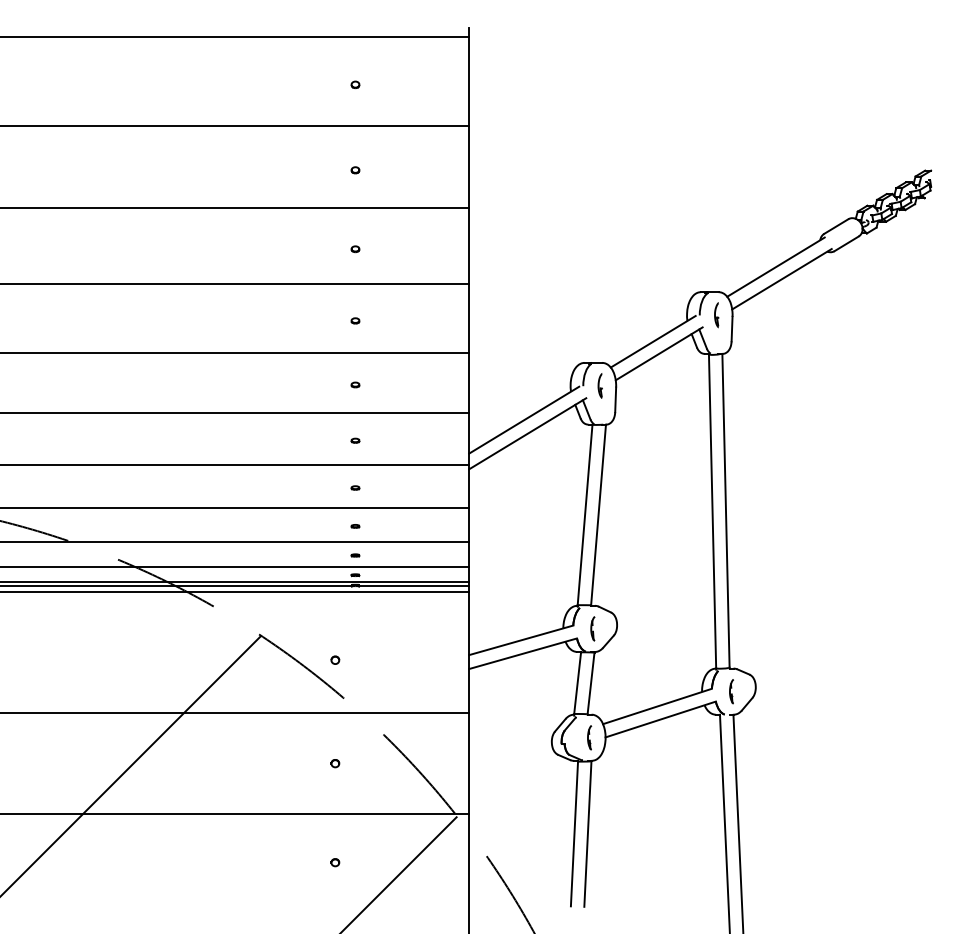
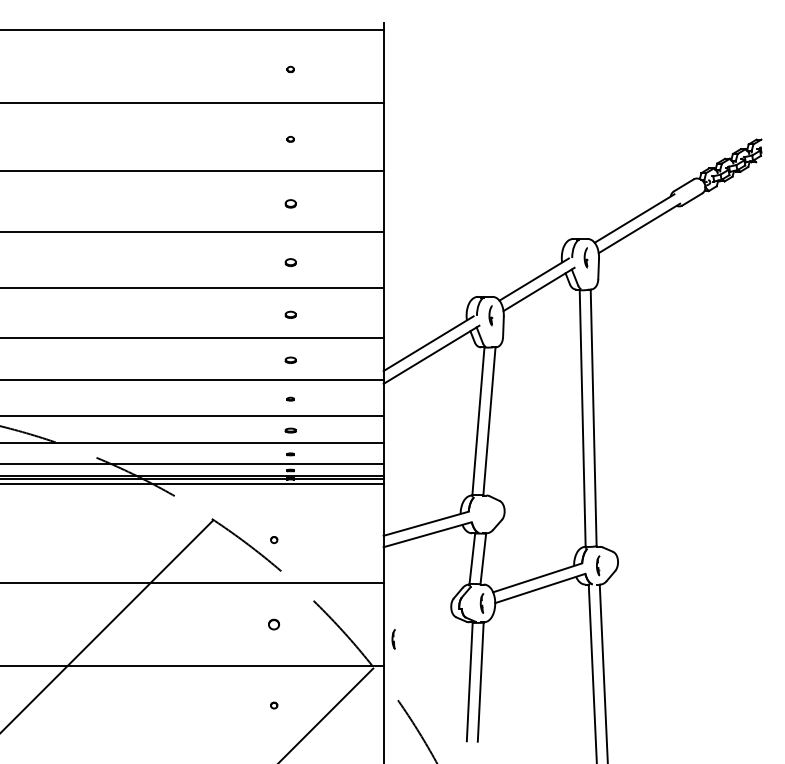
part: (355, 248) -> (290, 203), size x1.6
part: (355, 320) -> (290, 262), size x1.6
part: (355, 384) -> (290, 314), size x1.6
part: (355, 440) -> (290, 360), size x1.6
part: (355, 526) -> (290, 430), size x1.6
line: (592, 629) -> (393, 639), moved
part: (335, 763) -> (274, 624), size x1.6

